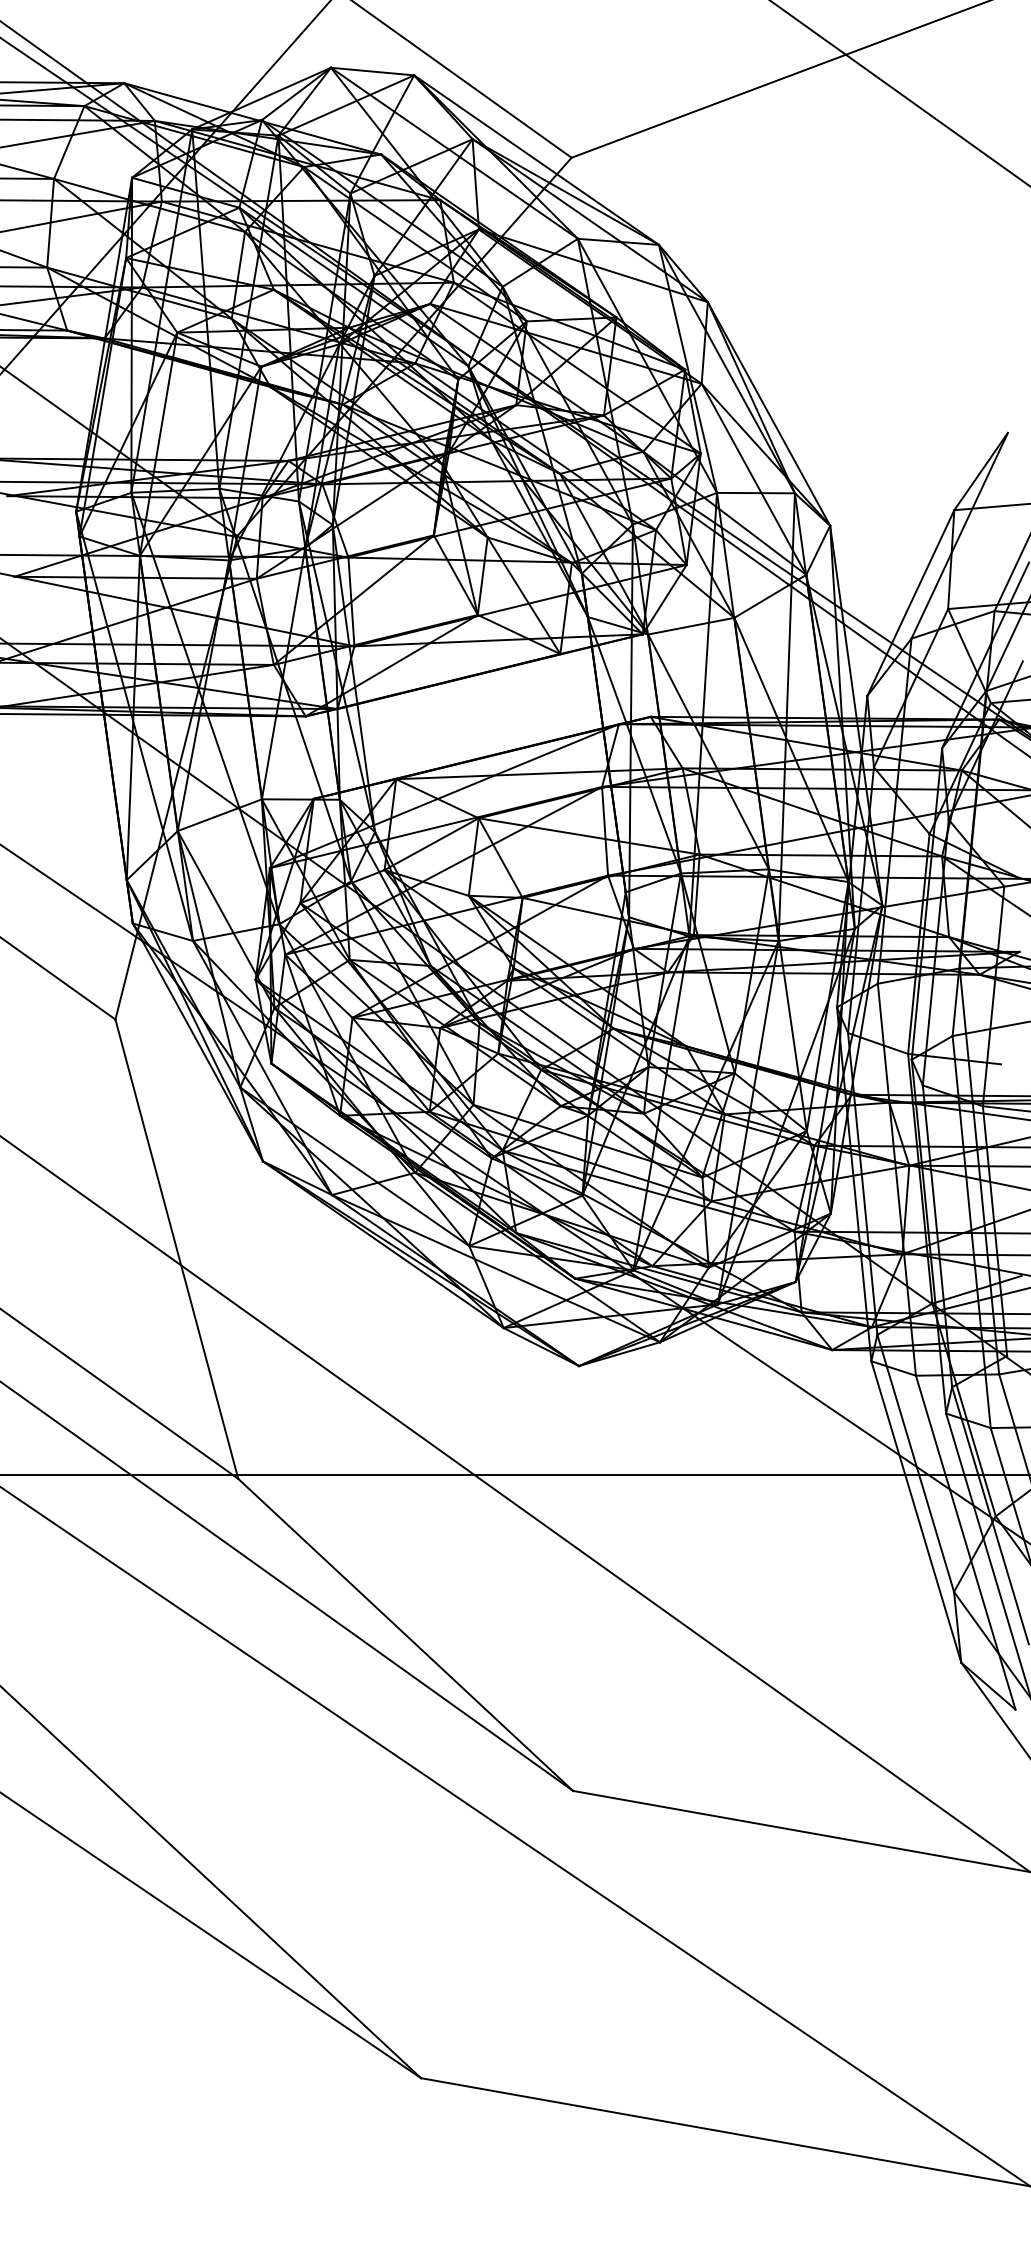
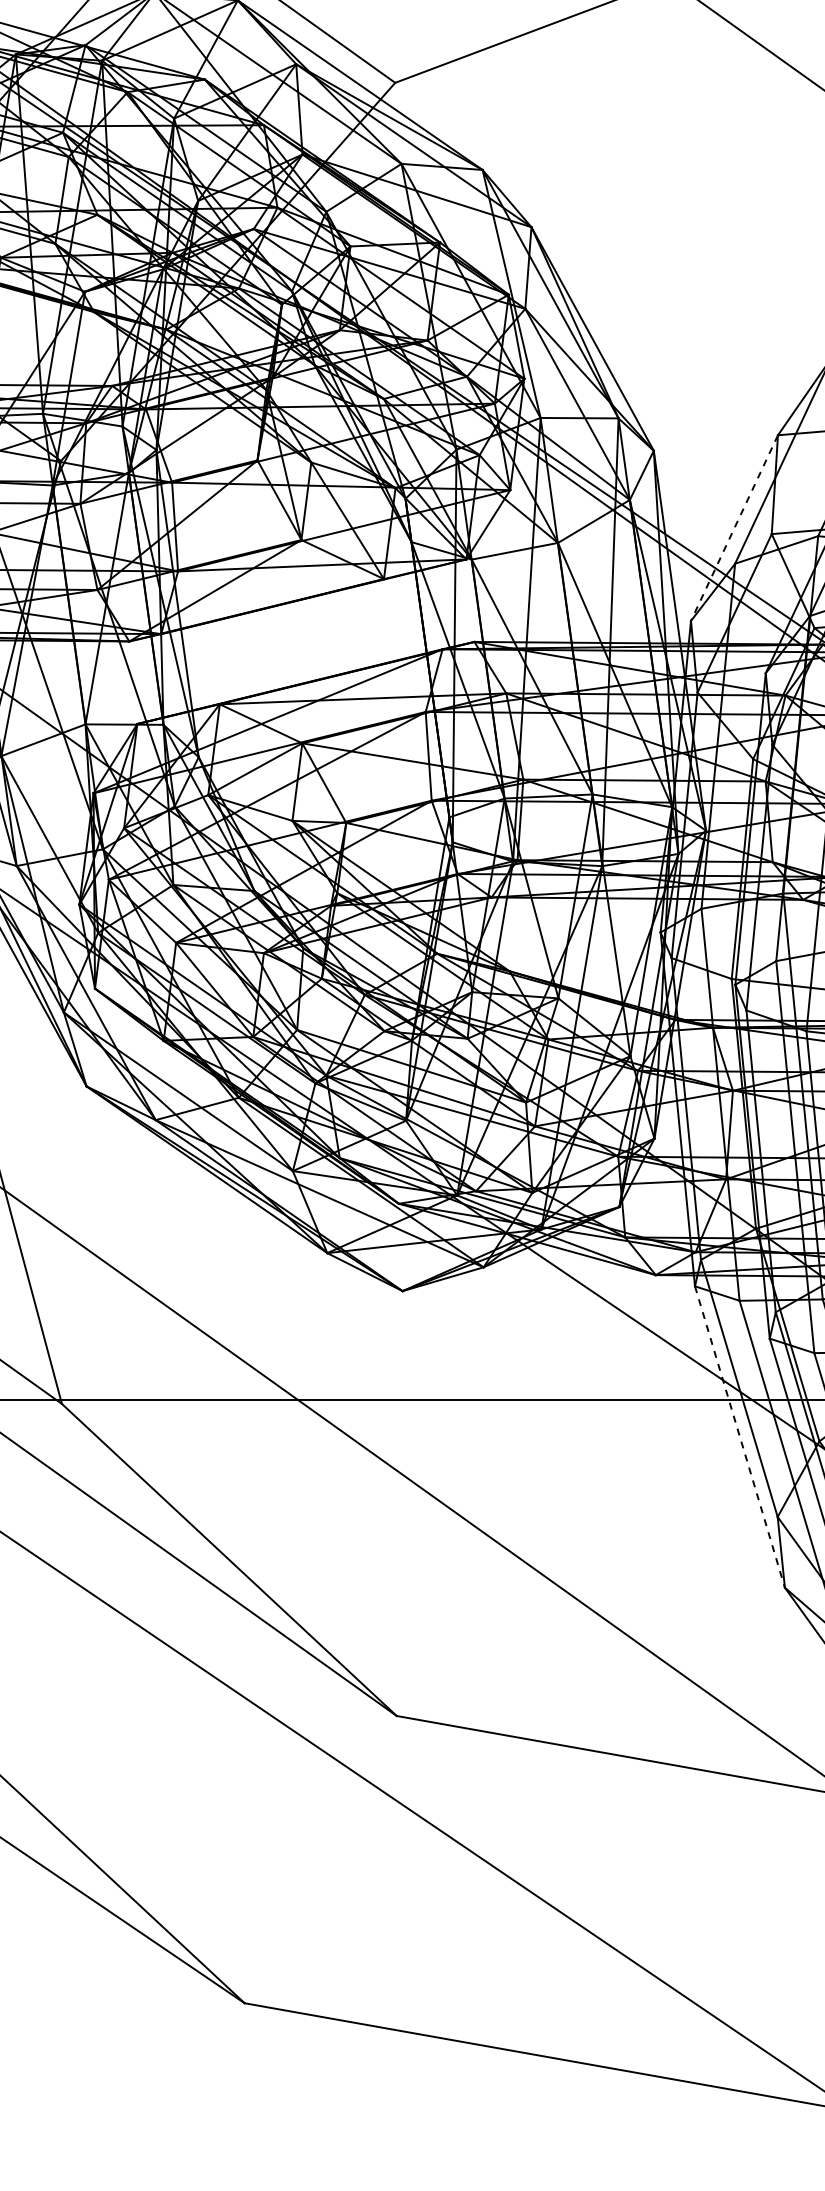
line: (910, 603) -> (734, 528), solid -> dashed
line: (916, 1512) -> (740, 1437), solid -> dashed

